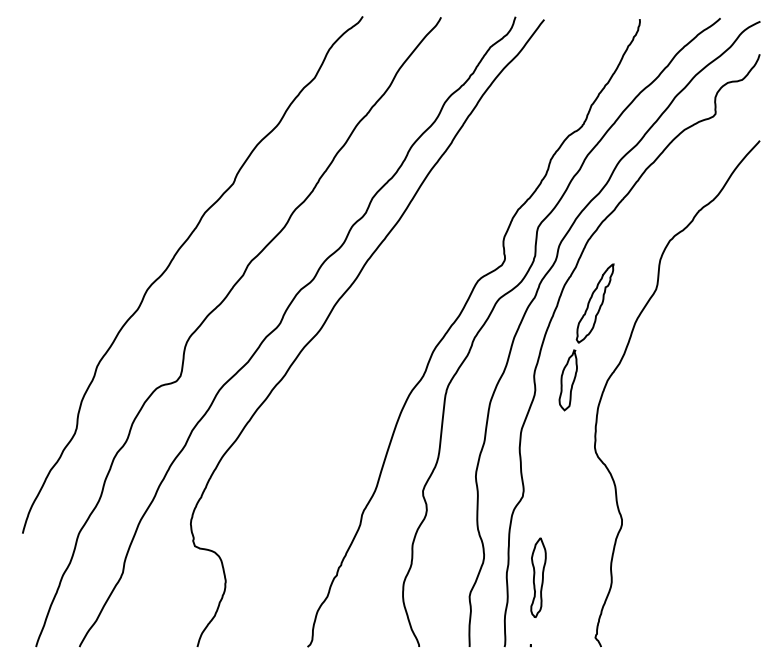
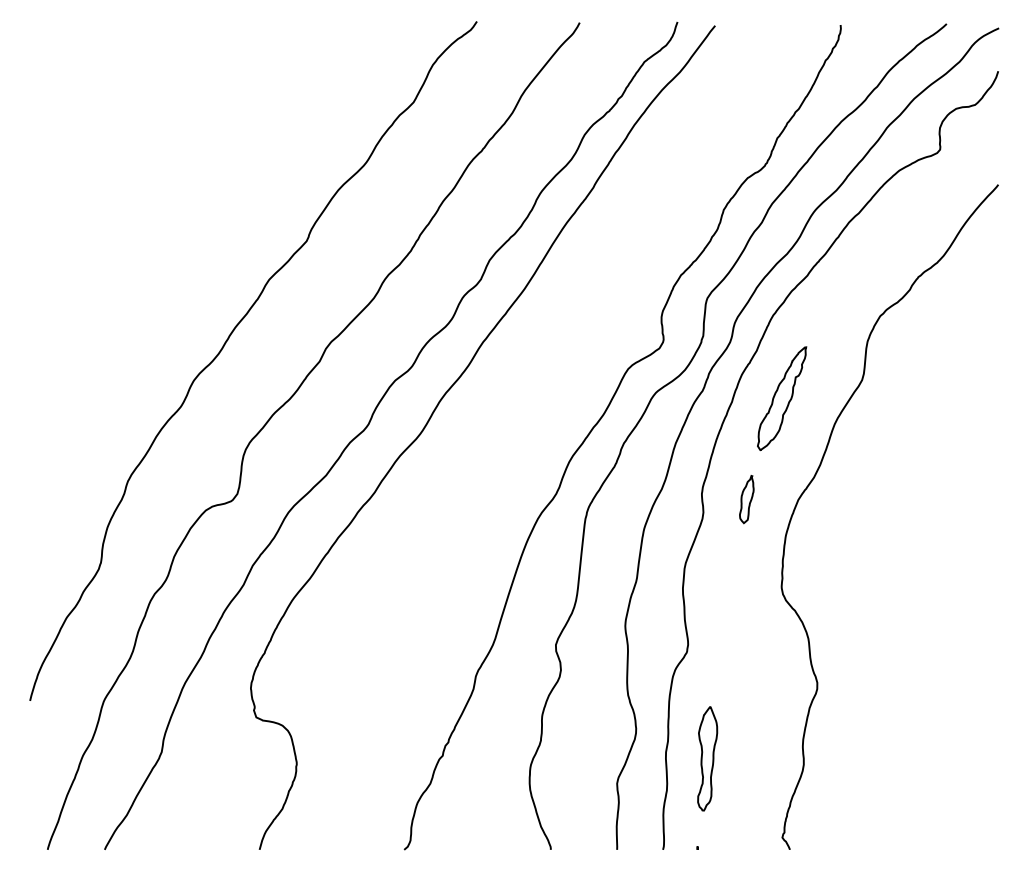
part: (568, 380) -> (746, 499), size x0.6

